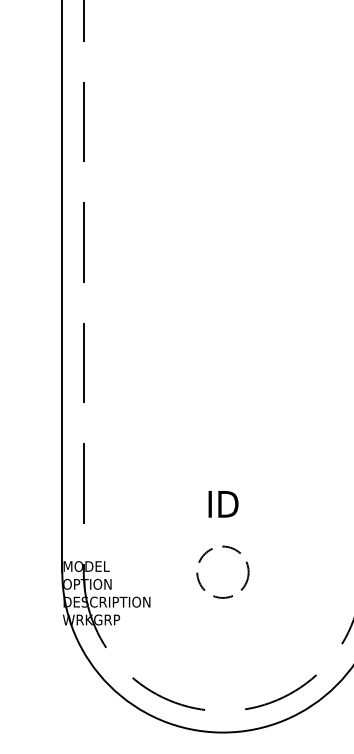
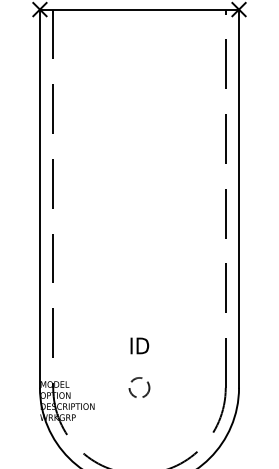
circle: (222, 571) -> (139, 387), size x0.62

